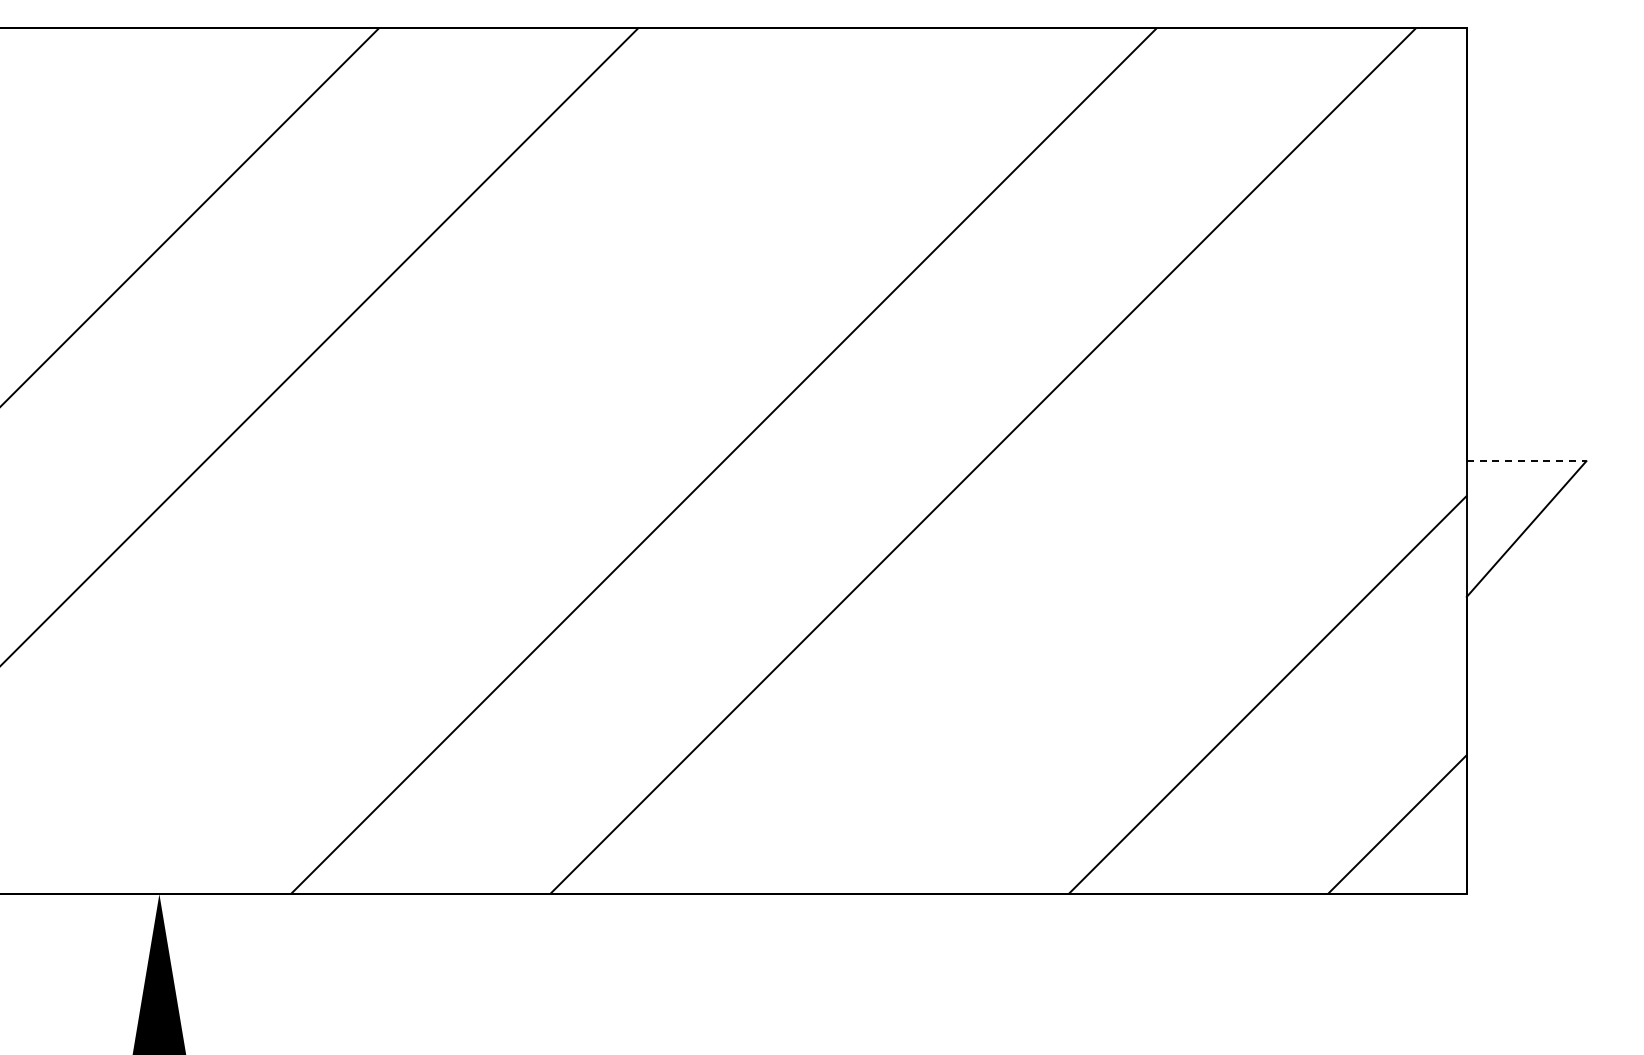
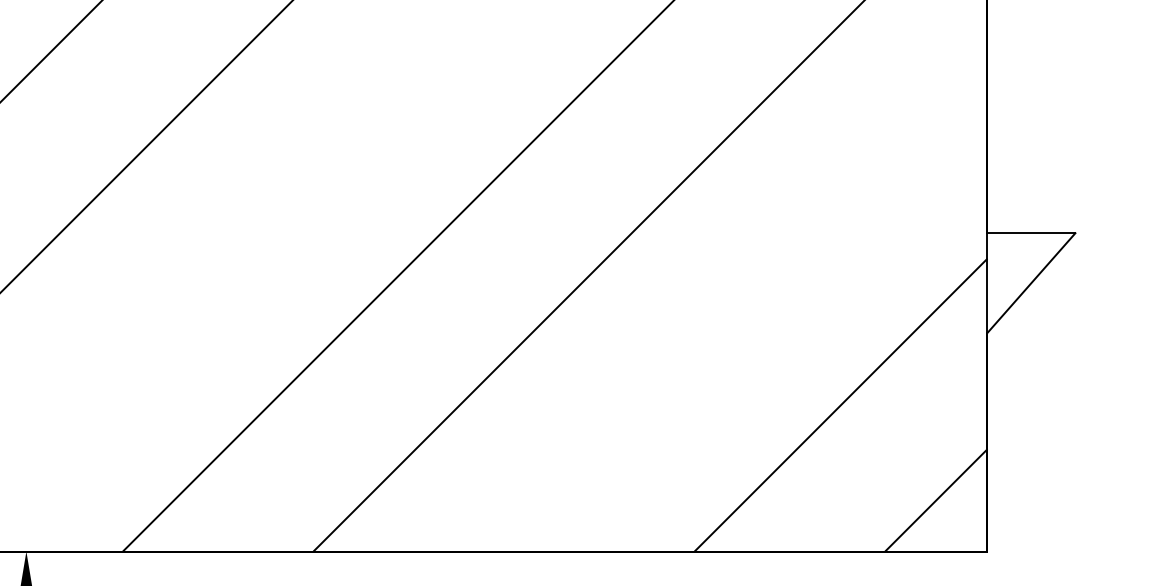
line: (1526, 461) -> (1031, 233), dashed -> solid

